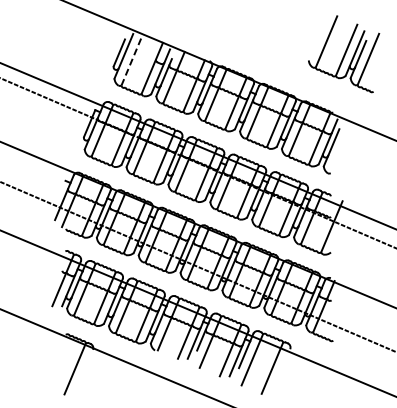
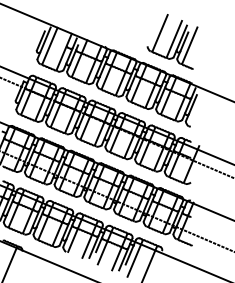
part: (344, 54) -> (172, 42), moved
line: (132, 60) -> (50, 46), dashed -> solid

